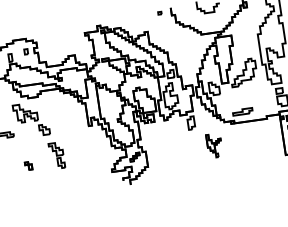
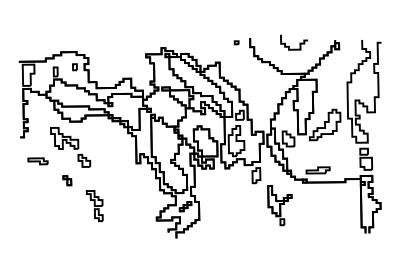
part: (214, 145) -> (279, 205), size x1.43
part: (56, 156) -> (94, 206), moved
part: (28, 165) -> (67, 180), moved

